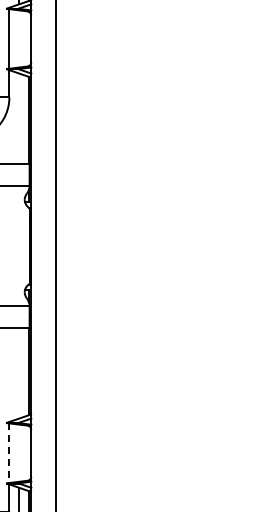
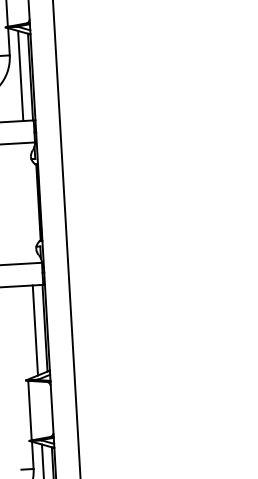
line: (19, 118) -> (21, 75), added
line: (19, 373) -> (35, 330), added
line: (9, 453) -> (30, 410), dashed -> solid

